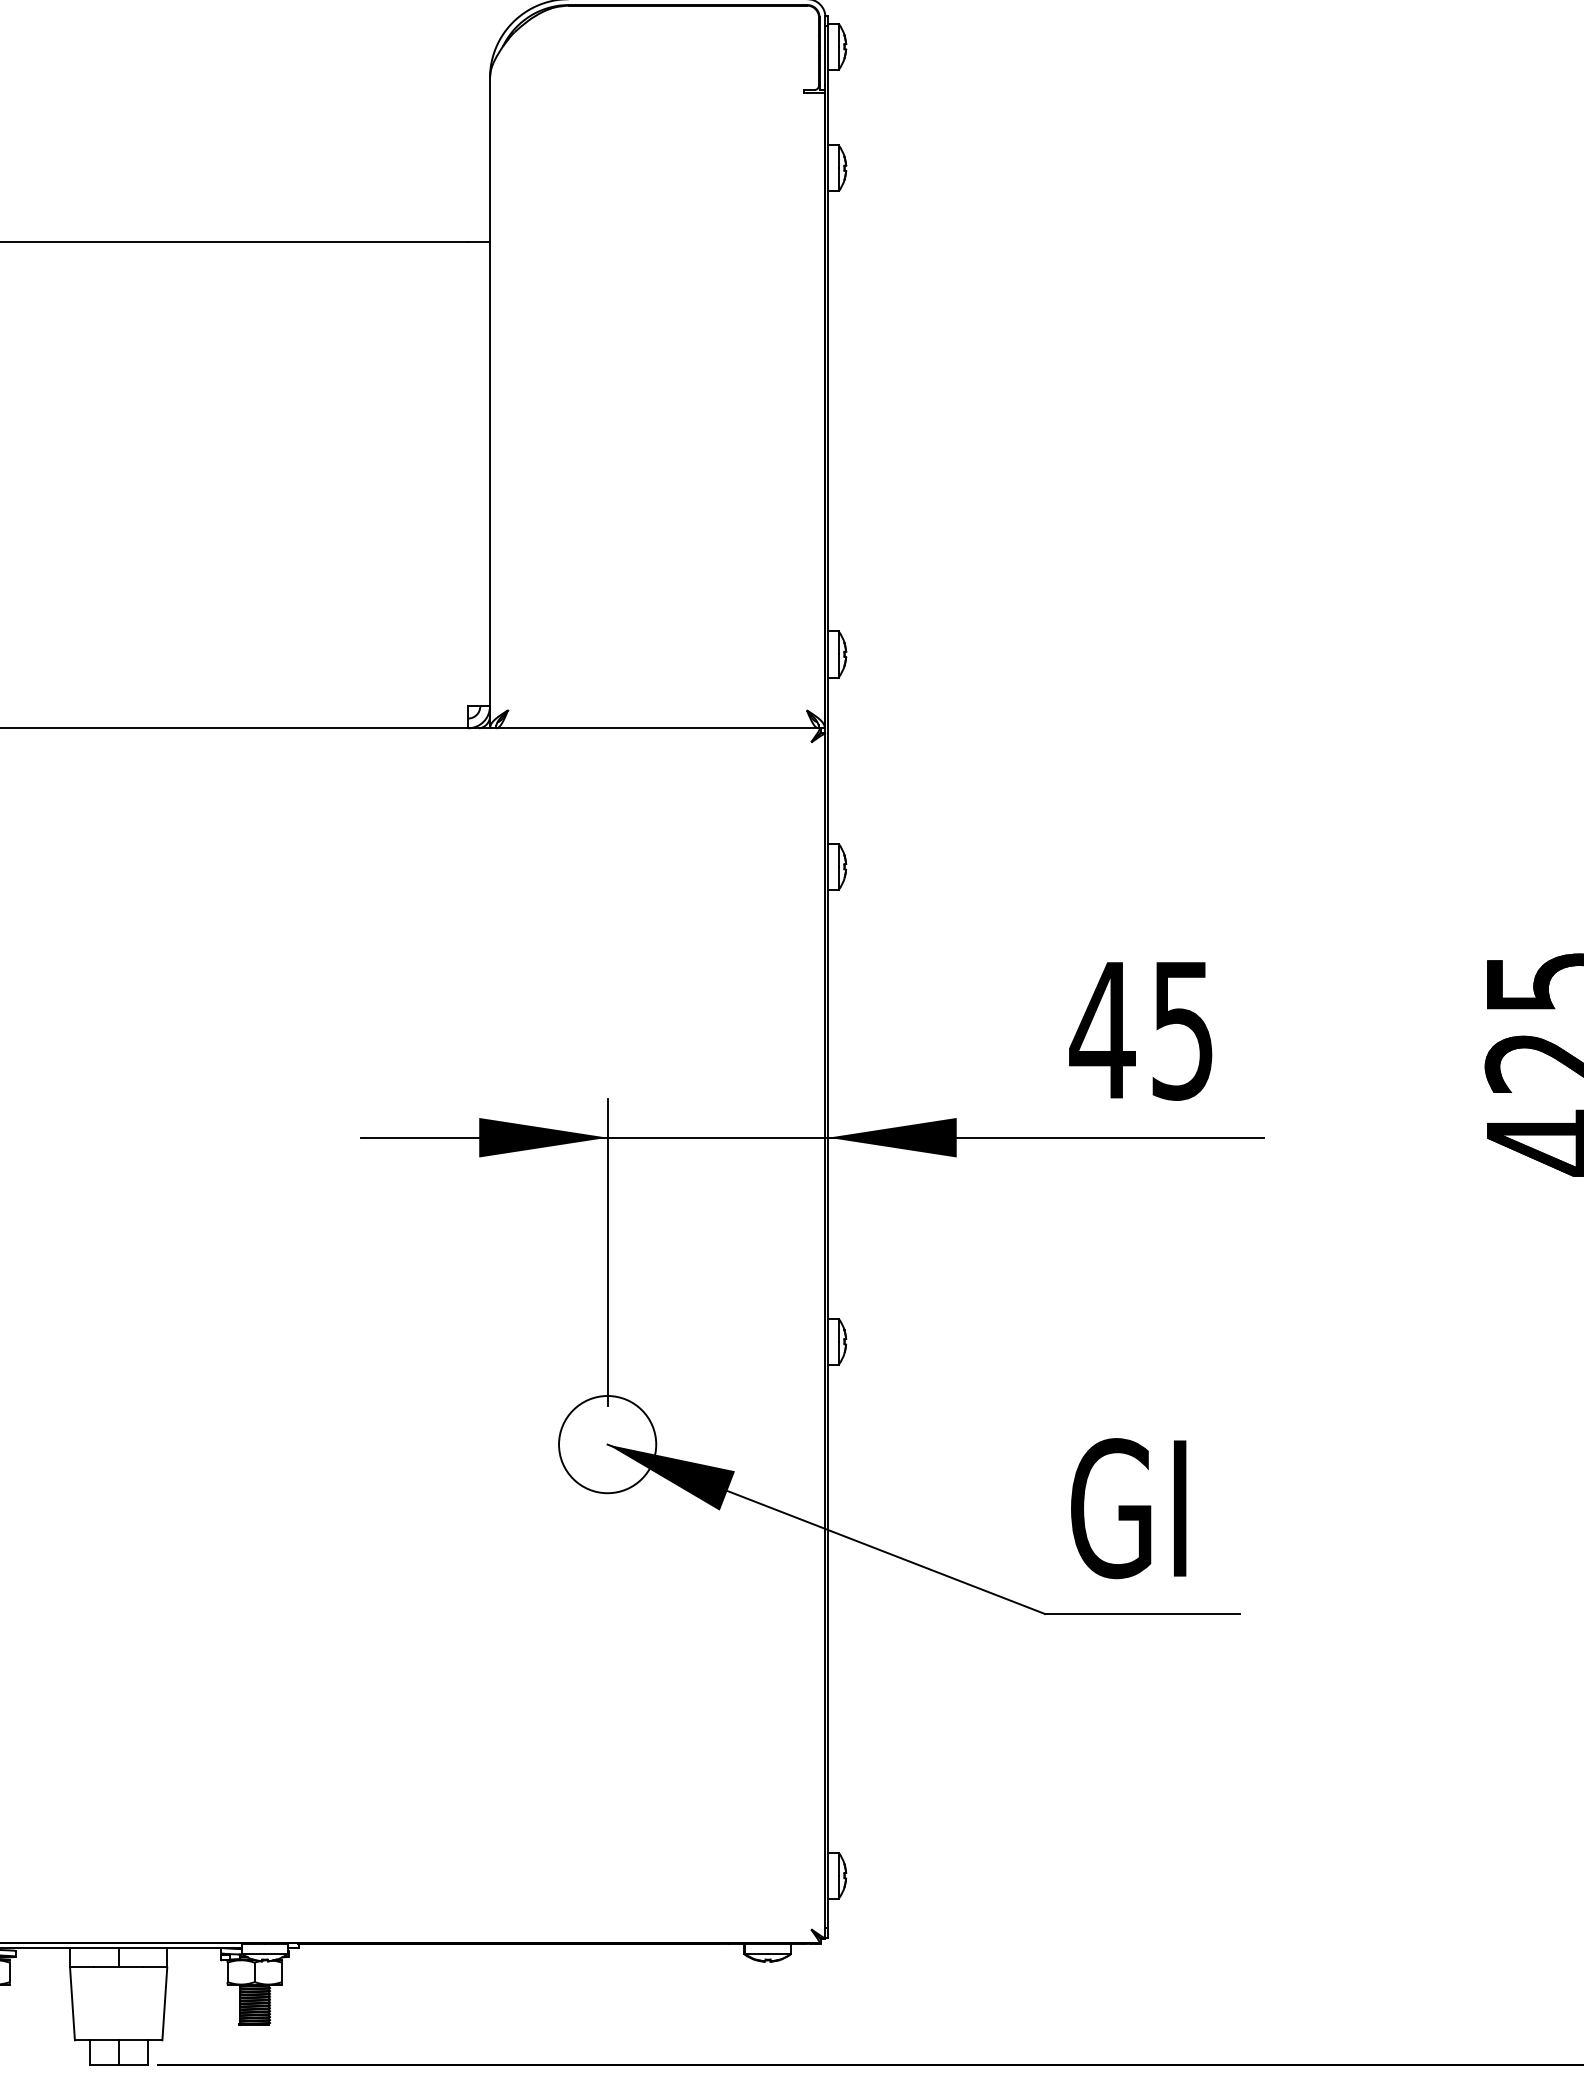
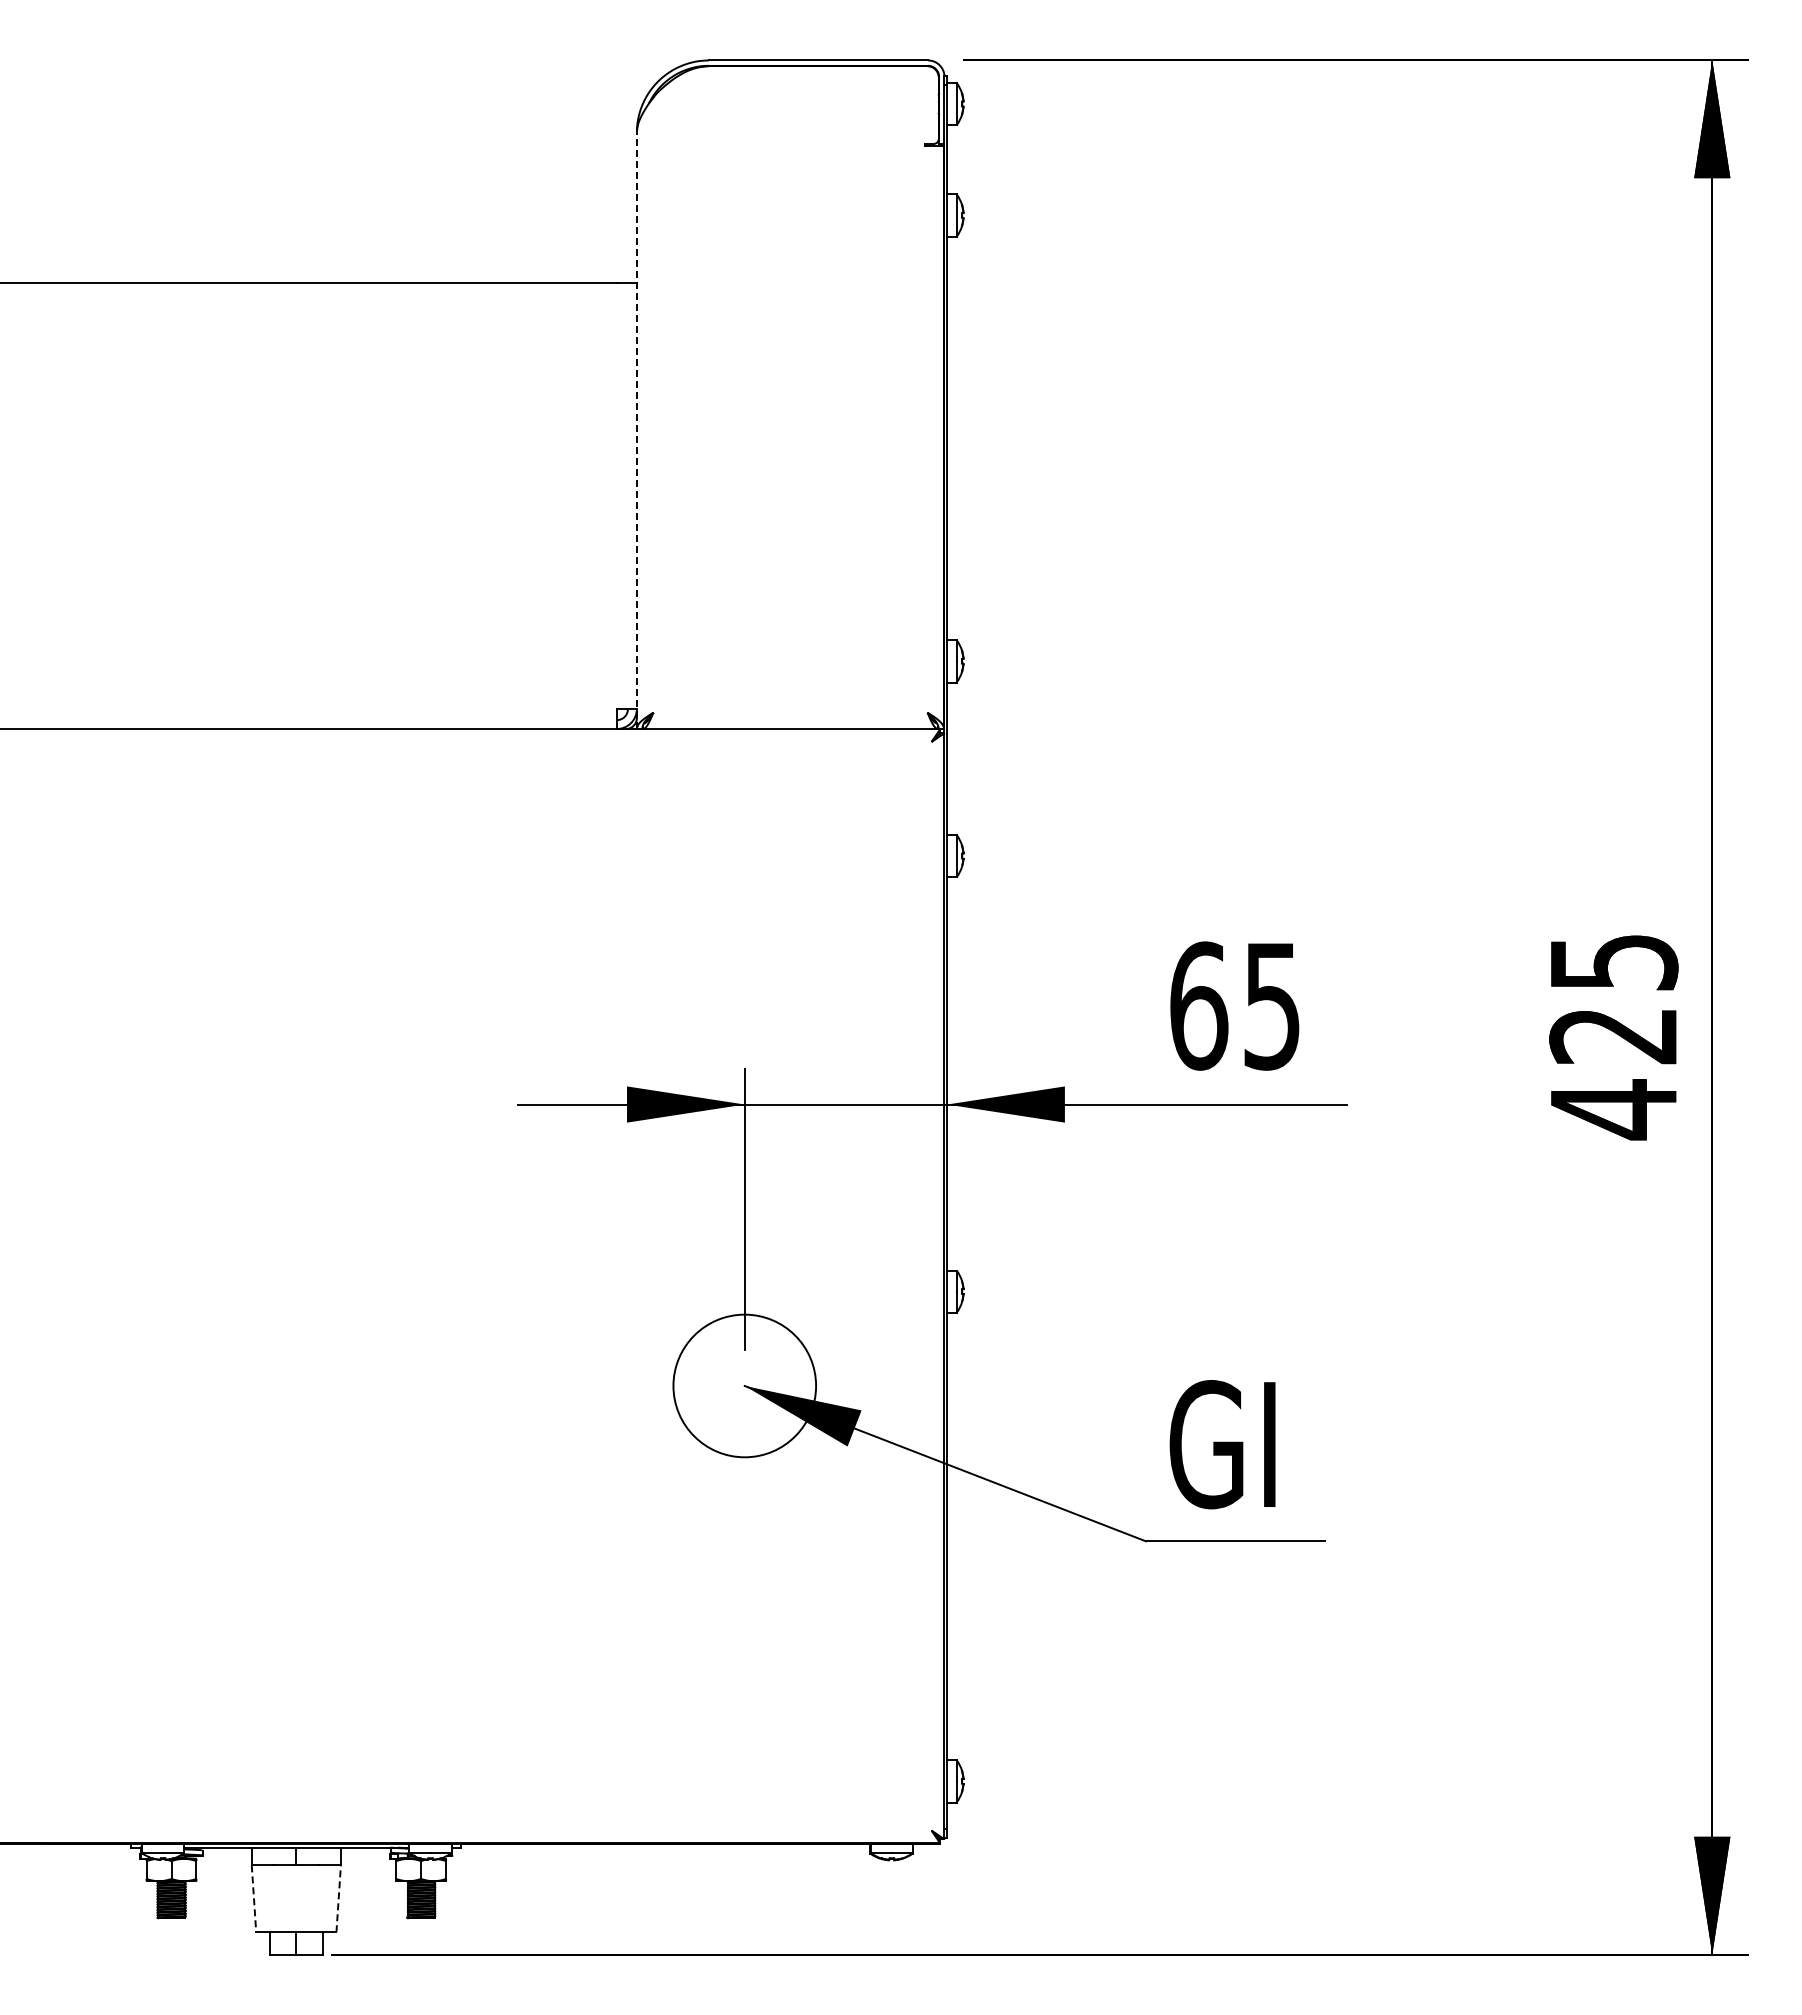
line: (489, 402) -> (636, 430), solid -> dashed
text: (1102, 1029) -> (1198, 1005), 45 -> 65
circle: (607, 1444) -> (744, 1385), size x1.6
line: (71, 2003) -> (253, 1898), solid -> dashed
line: (164, 2003) -> (338, 1898), solid -> dashed

